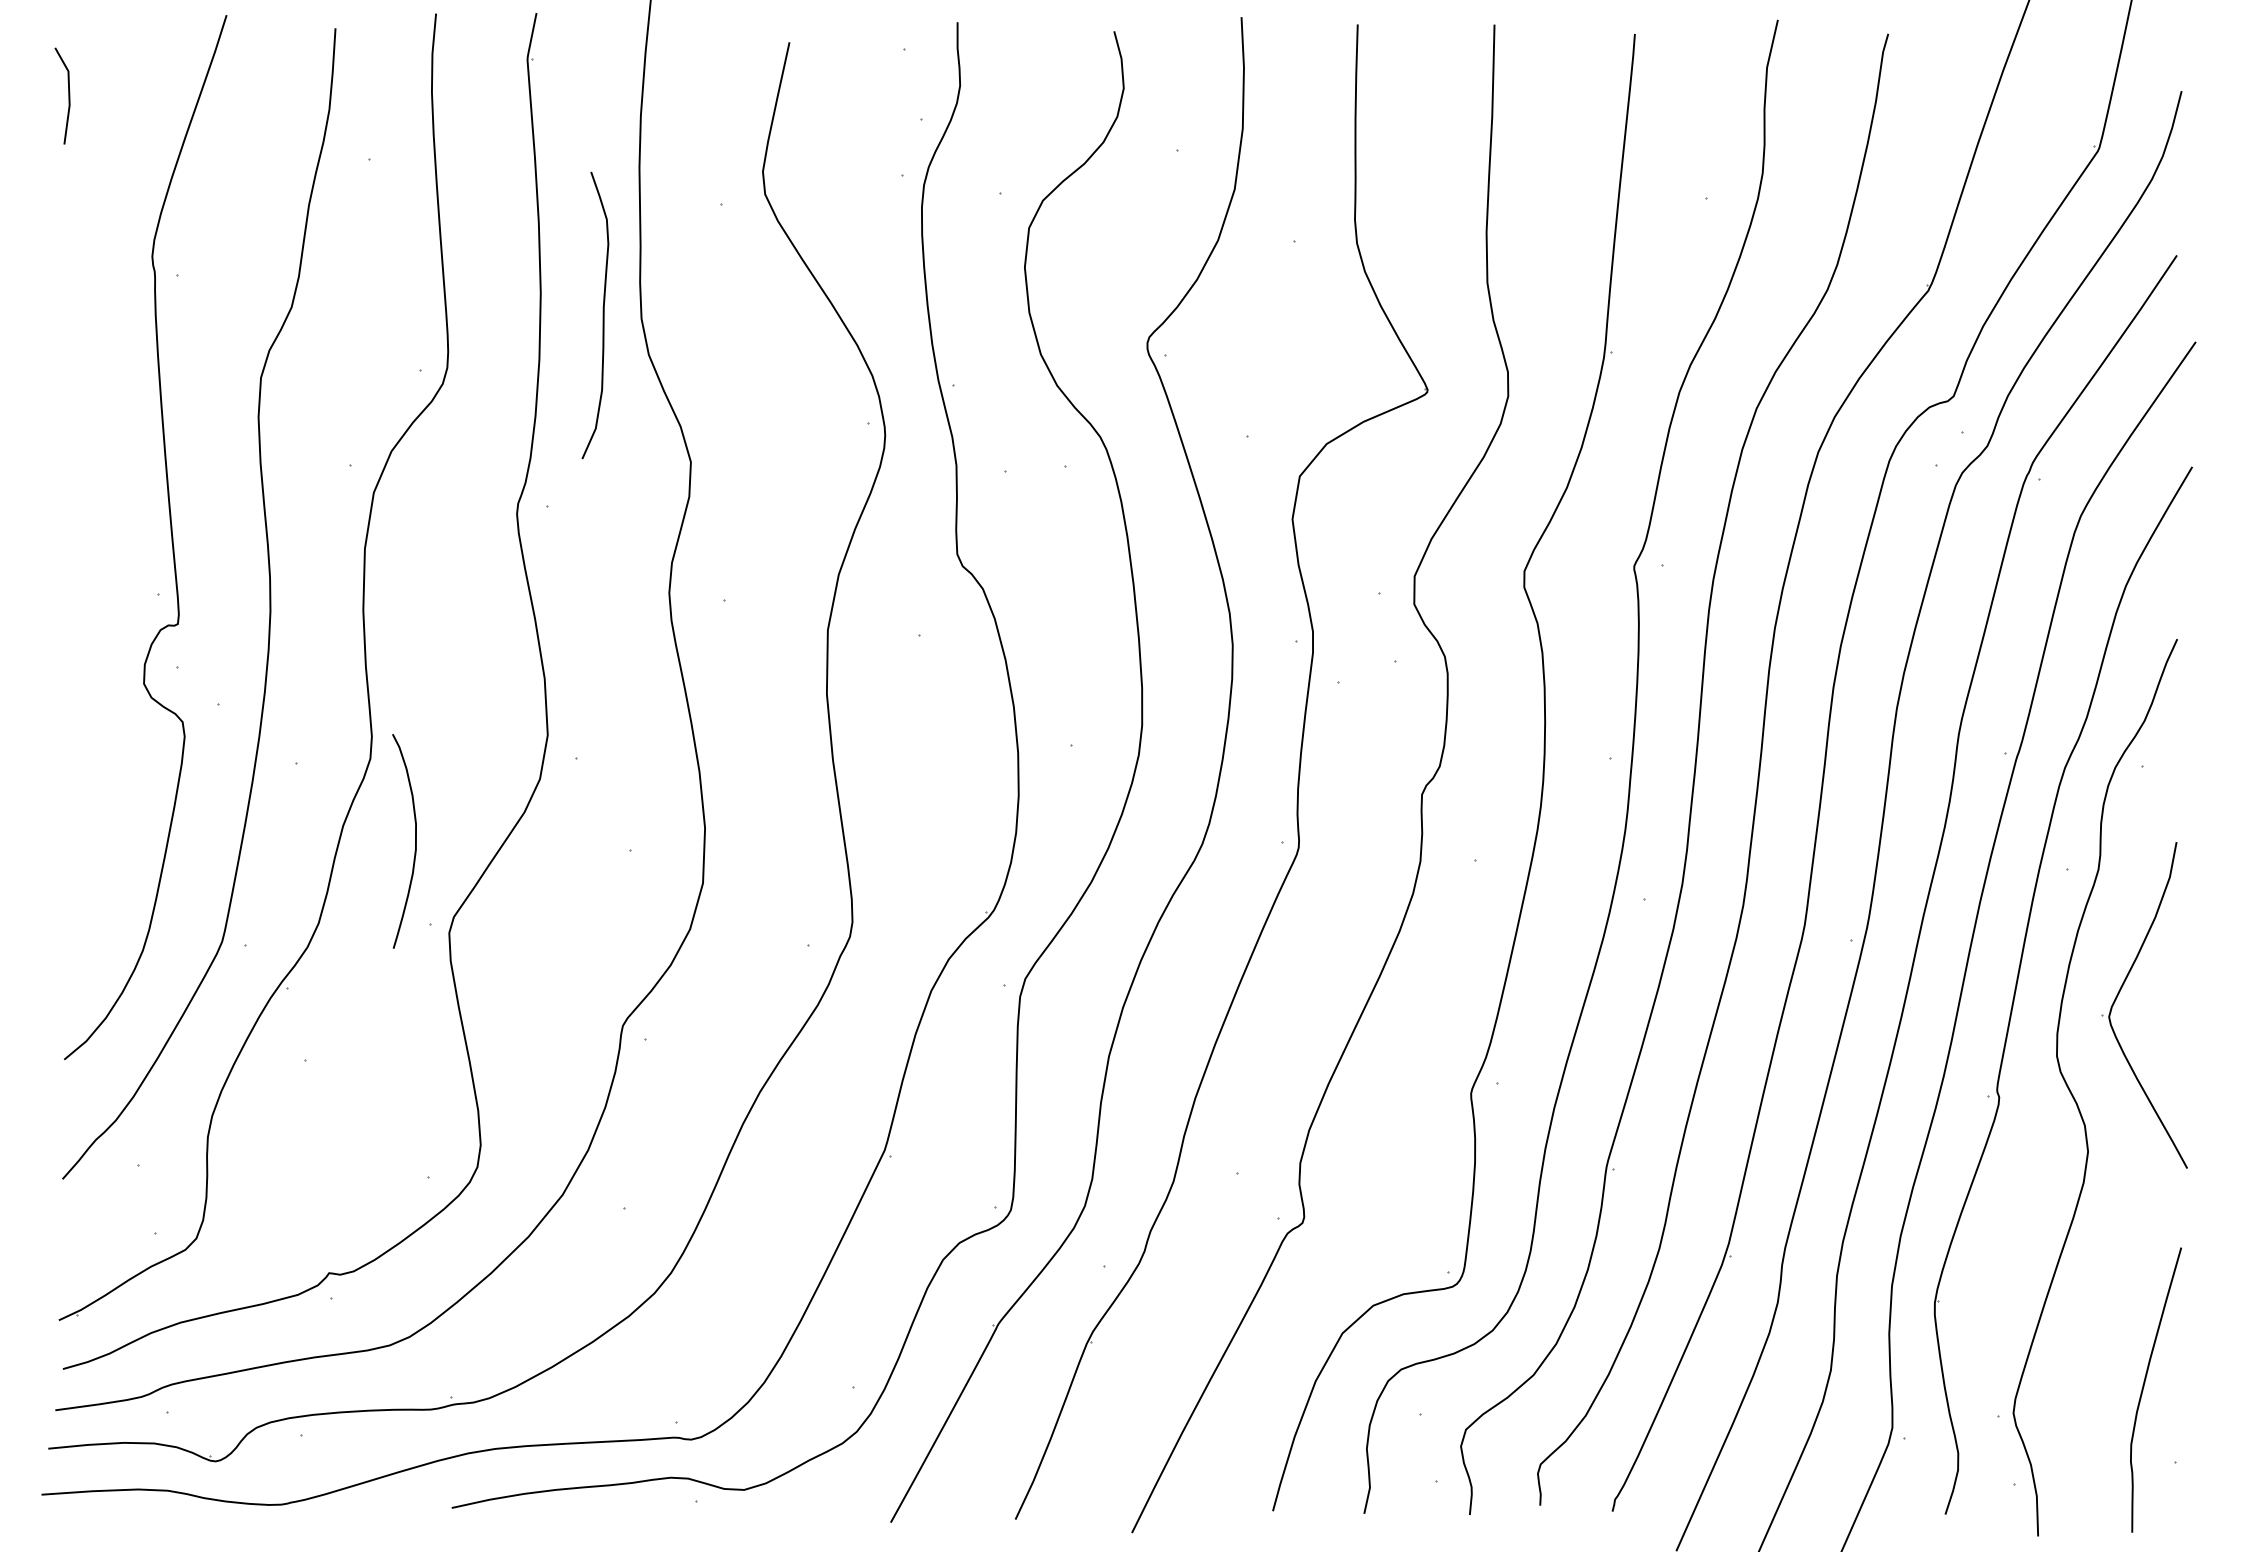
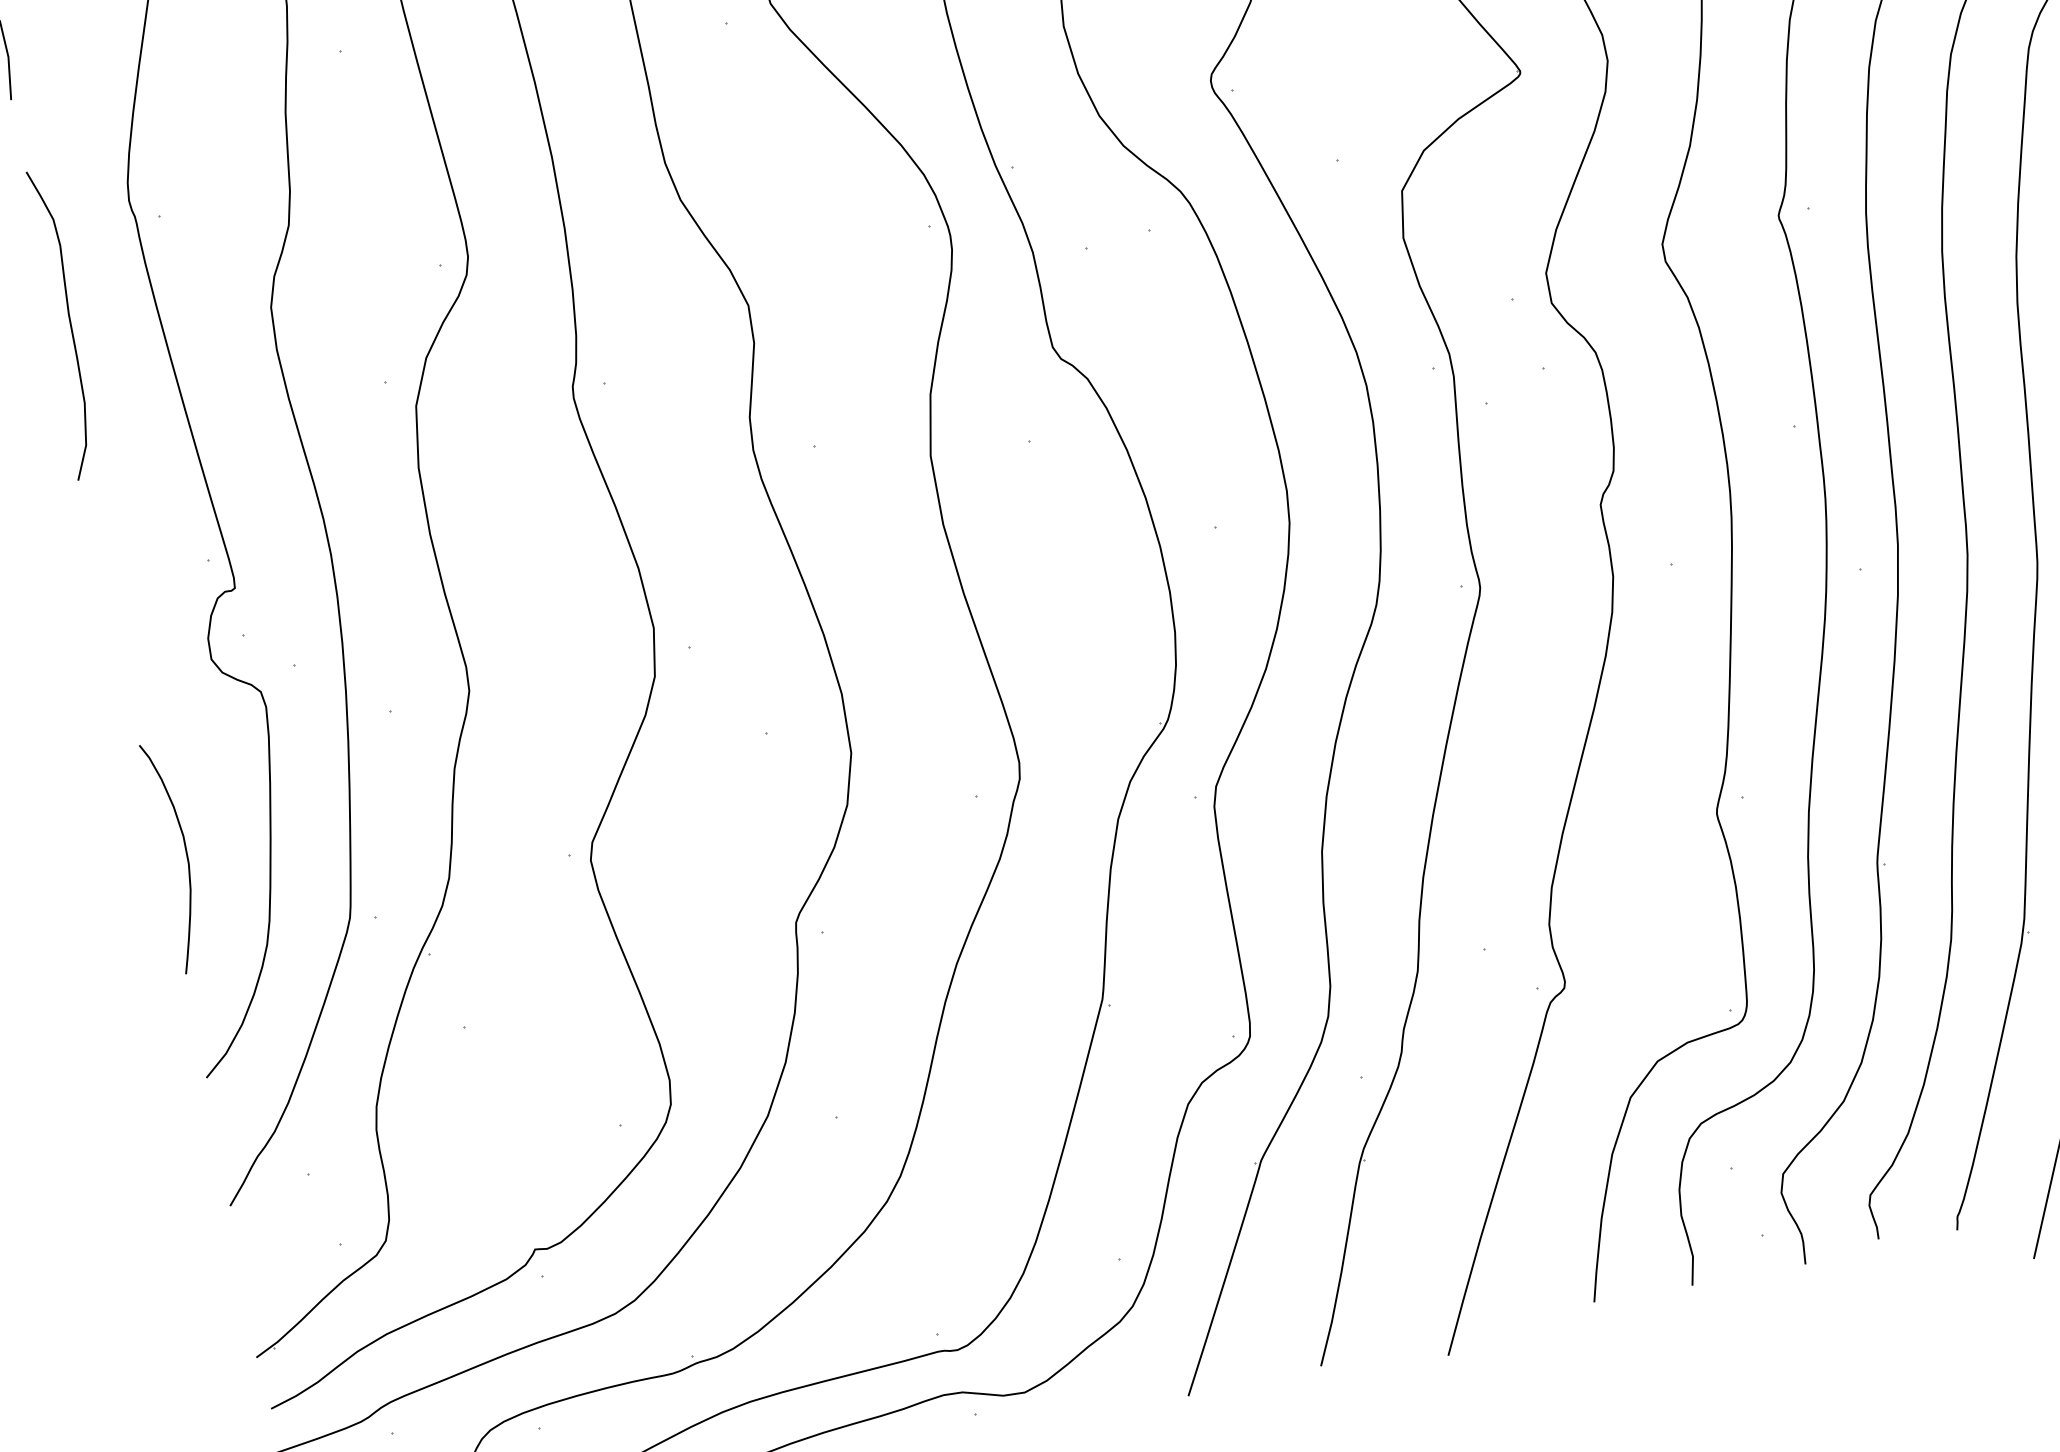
curve: (602, 315) -> (69, 322), moved
curve: (415, 841) -> (186, 855), moved

